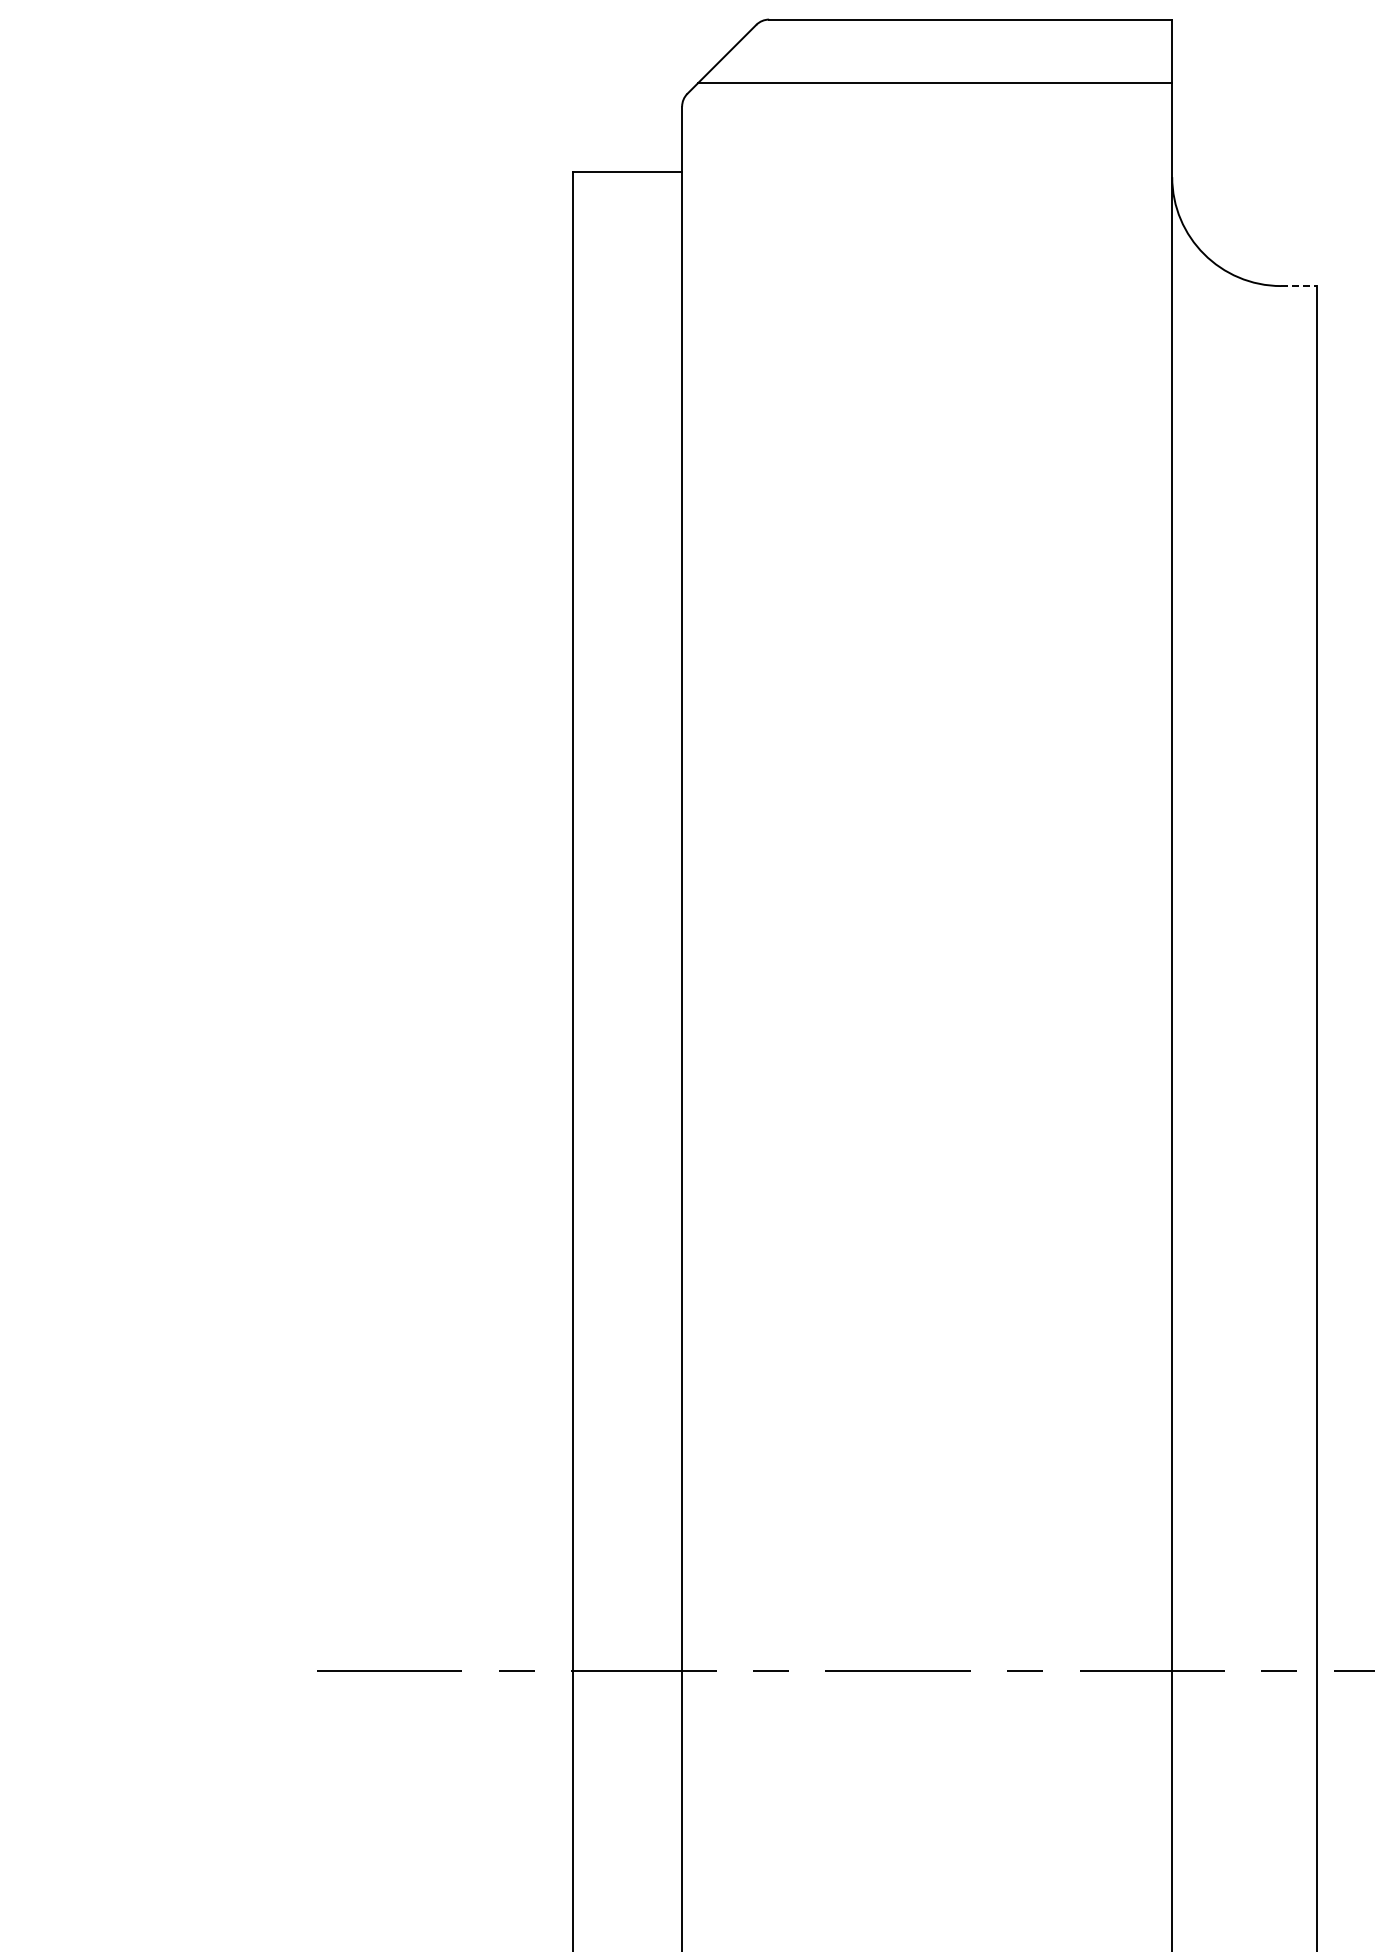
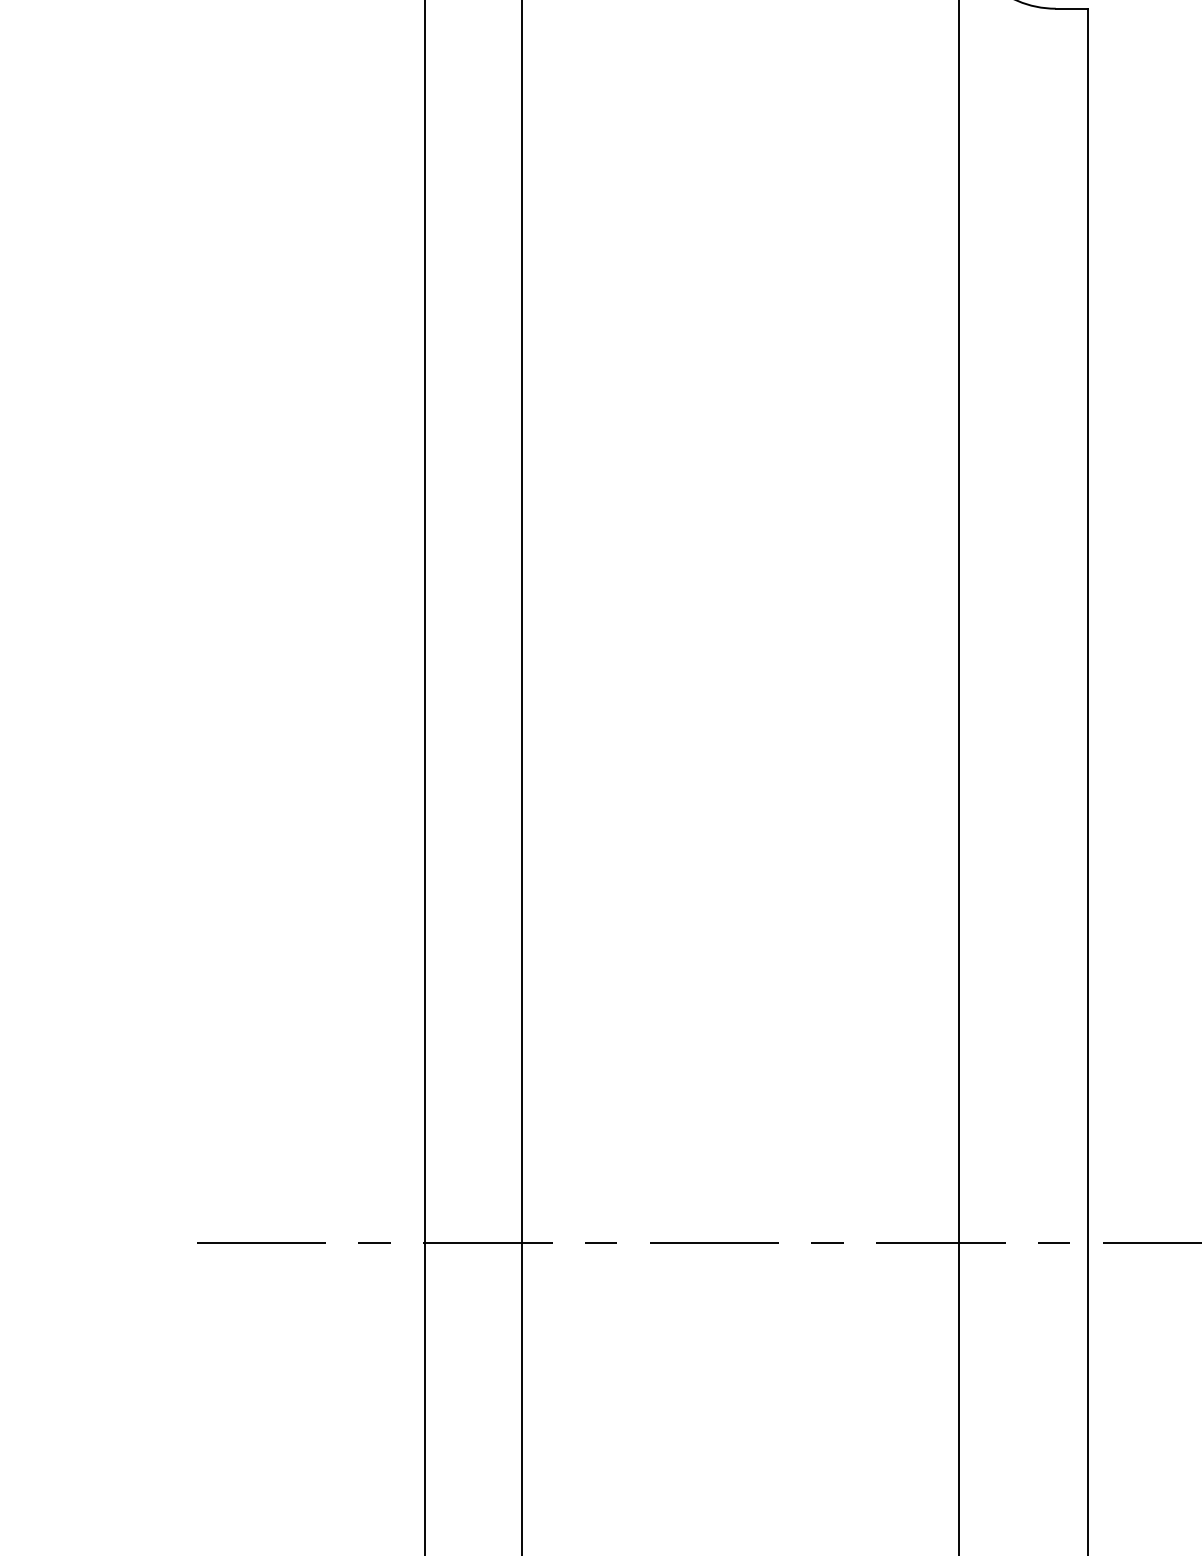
line: (1299, 286) -> (1072, 9), dashed -> solid

